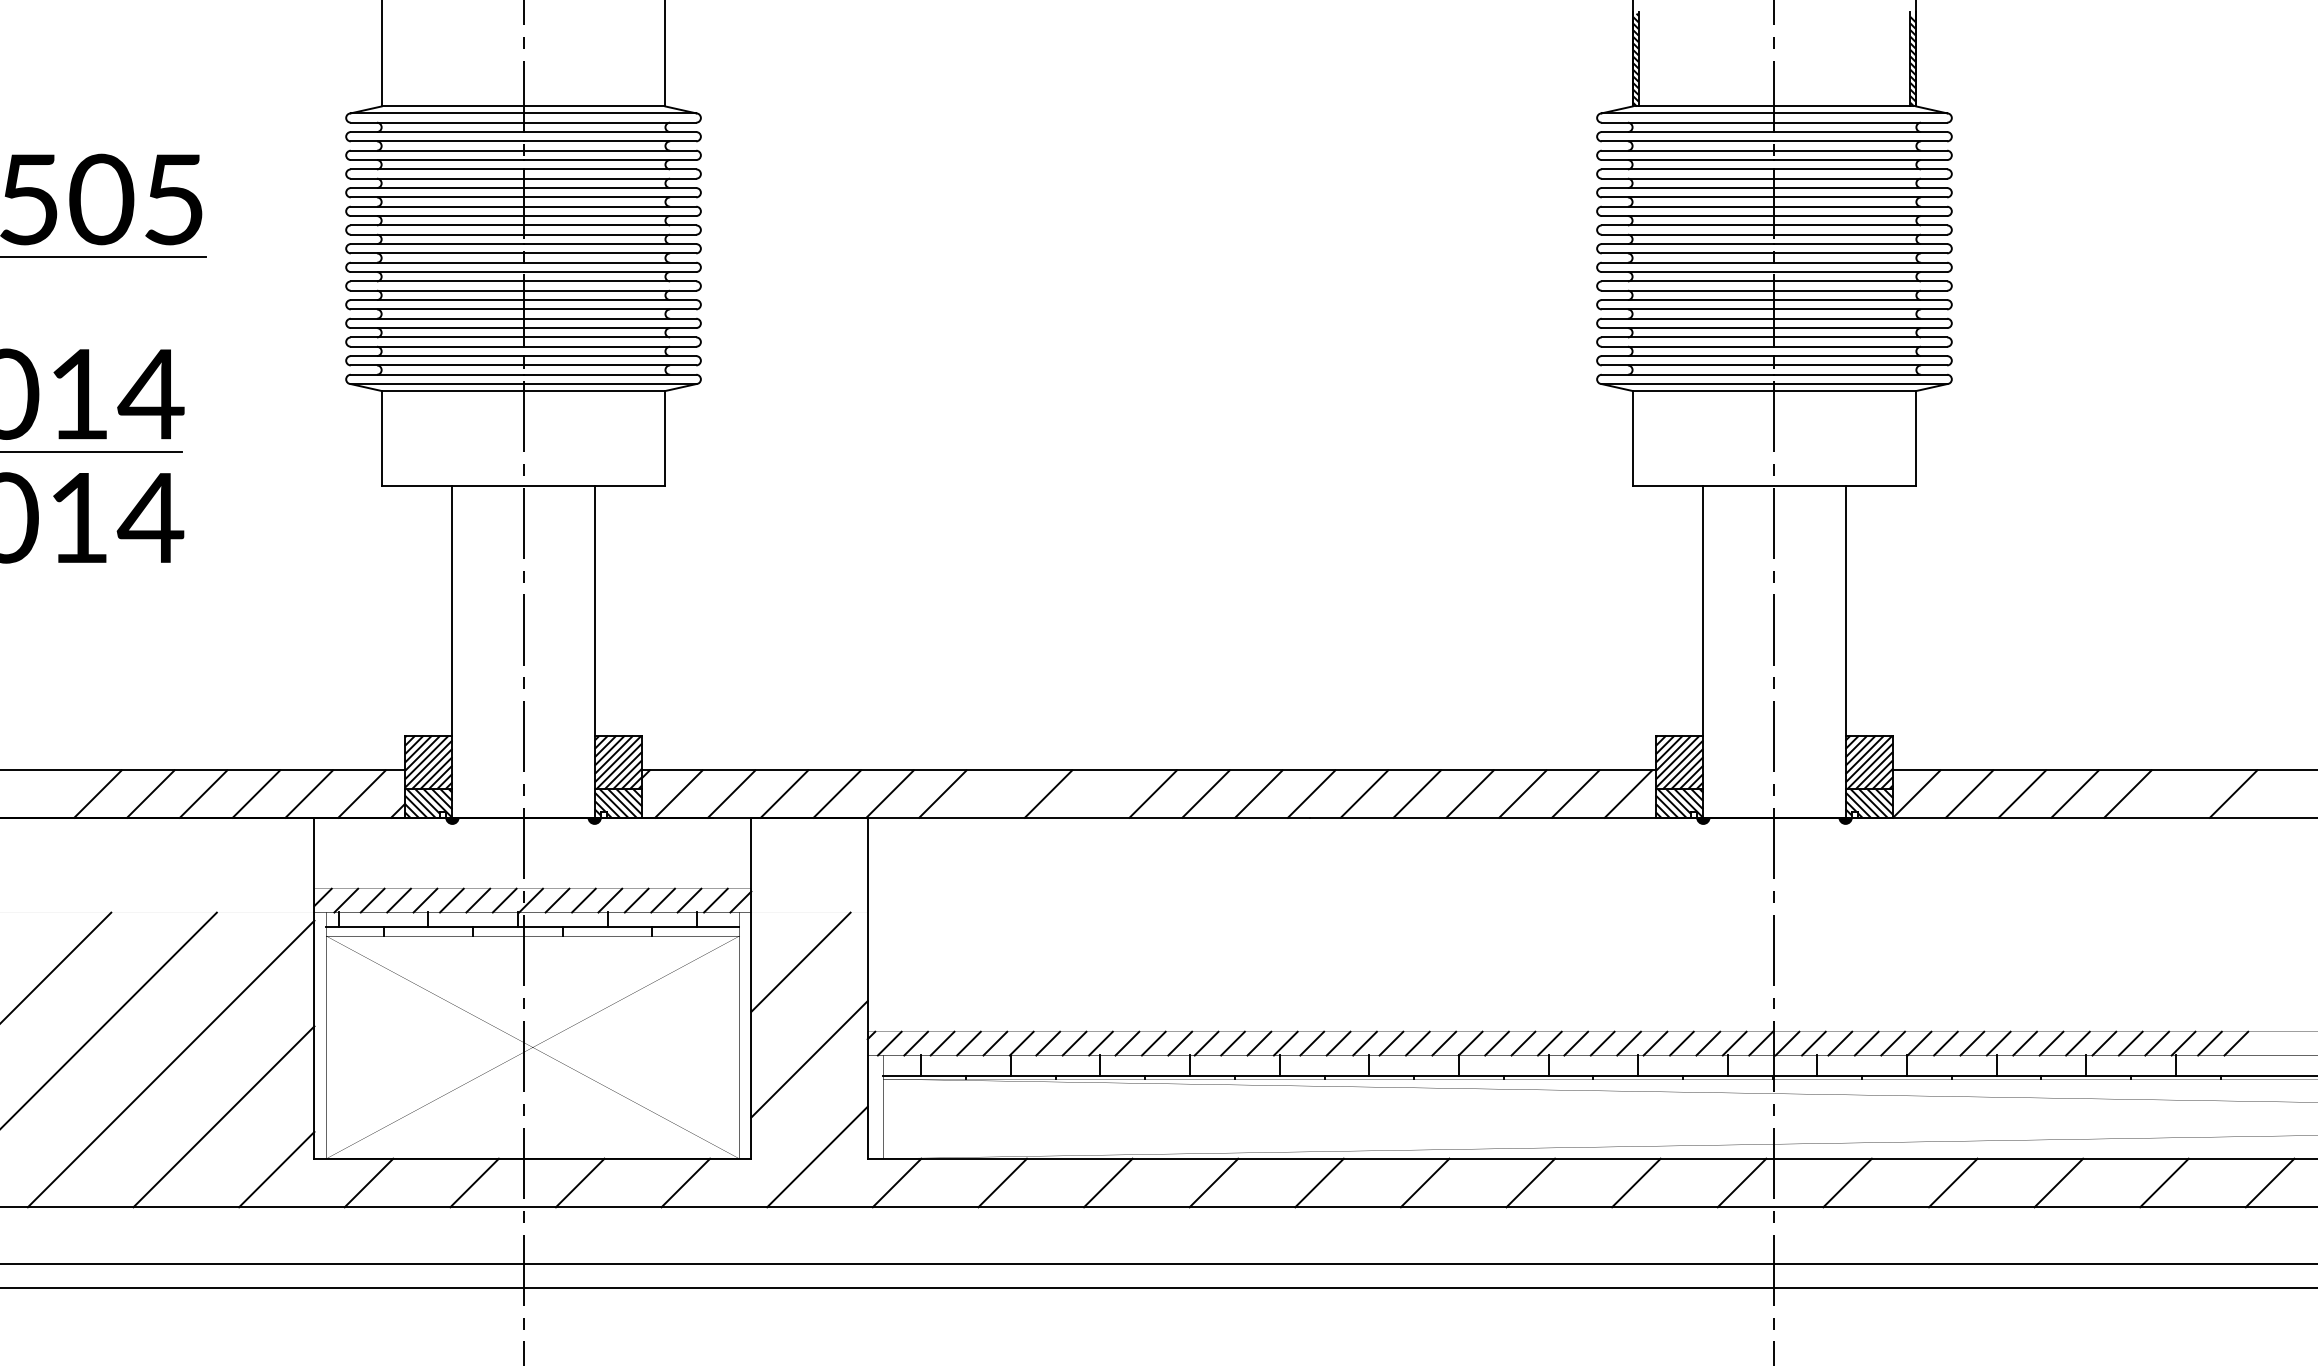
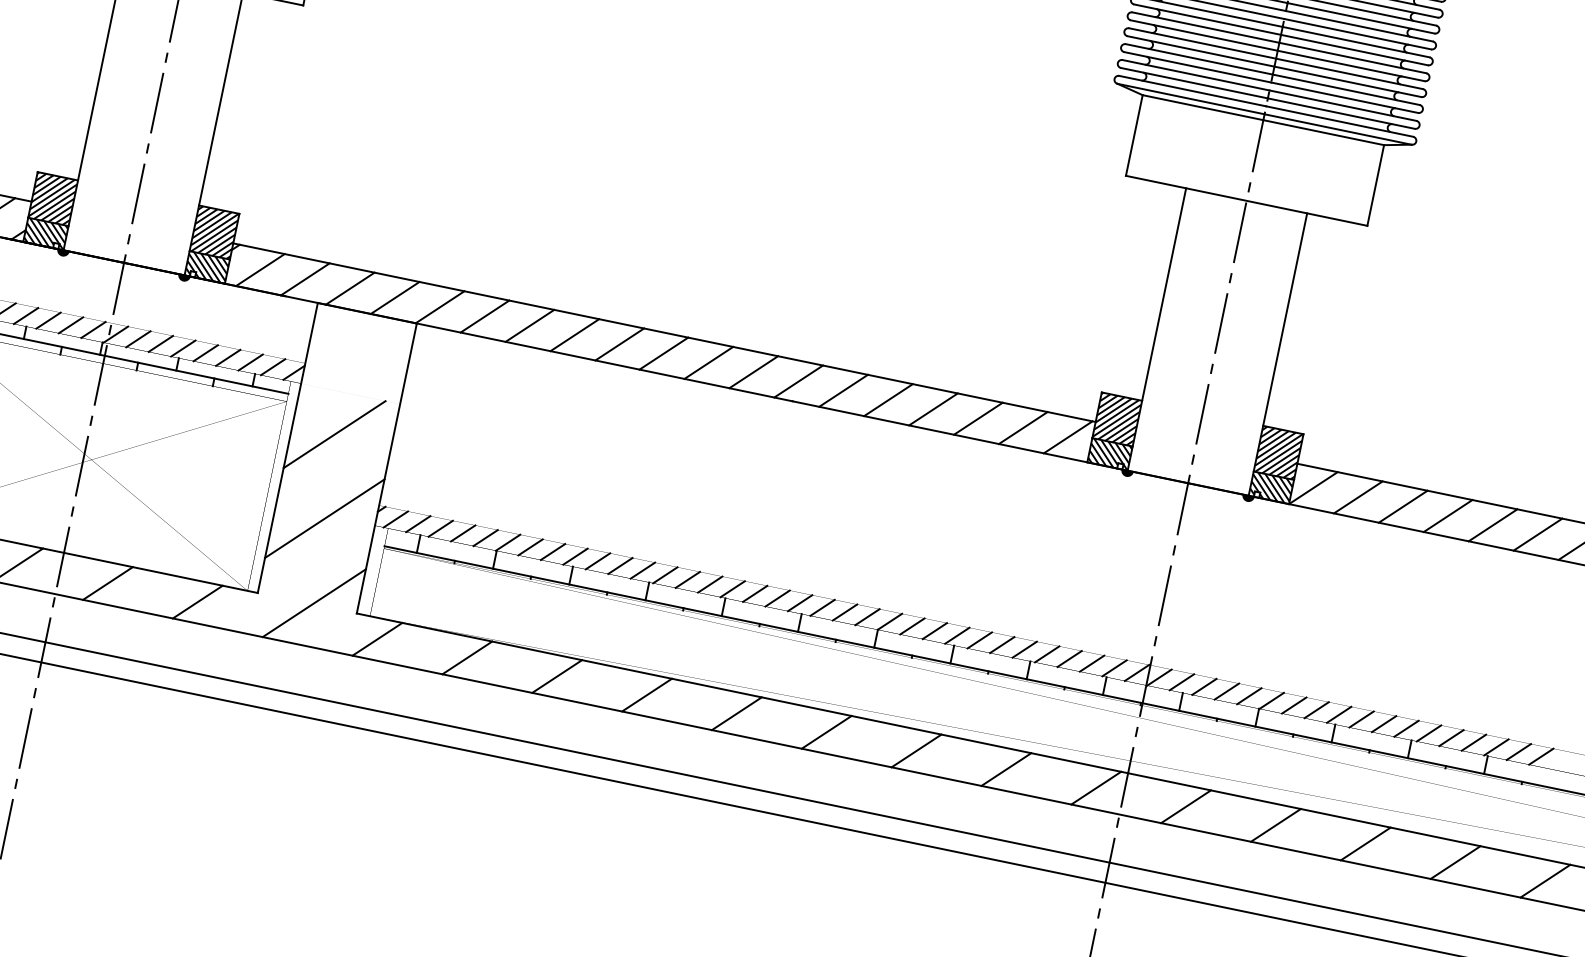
line: (995, 793) -> (529, 325), added
line: (1101, 793) -> (620, 343), added
line: (2180, 793) -> (1537, 534), added

